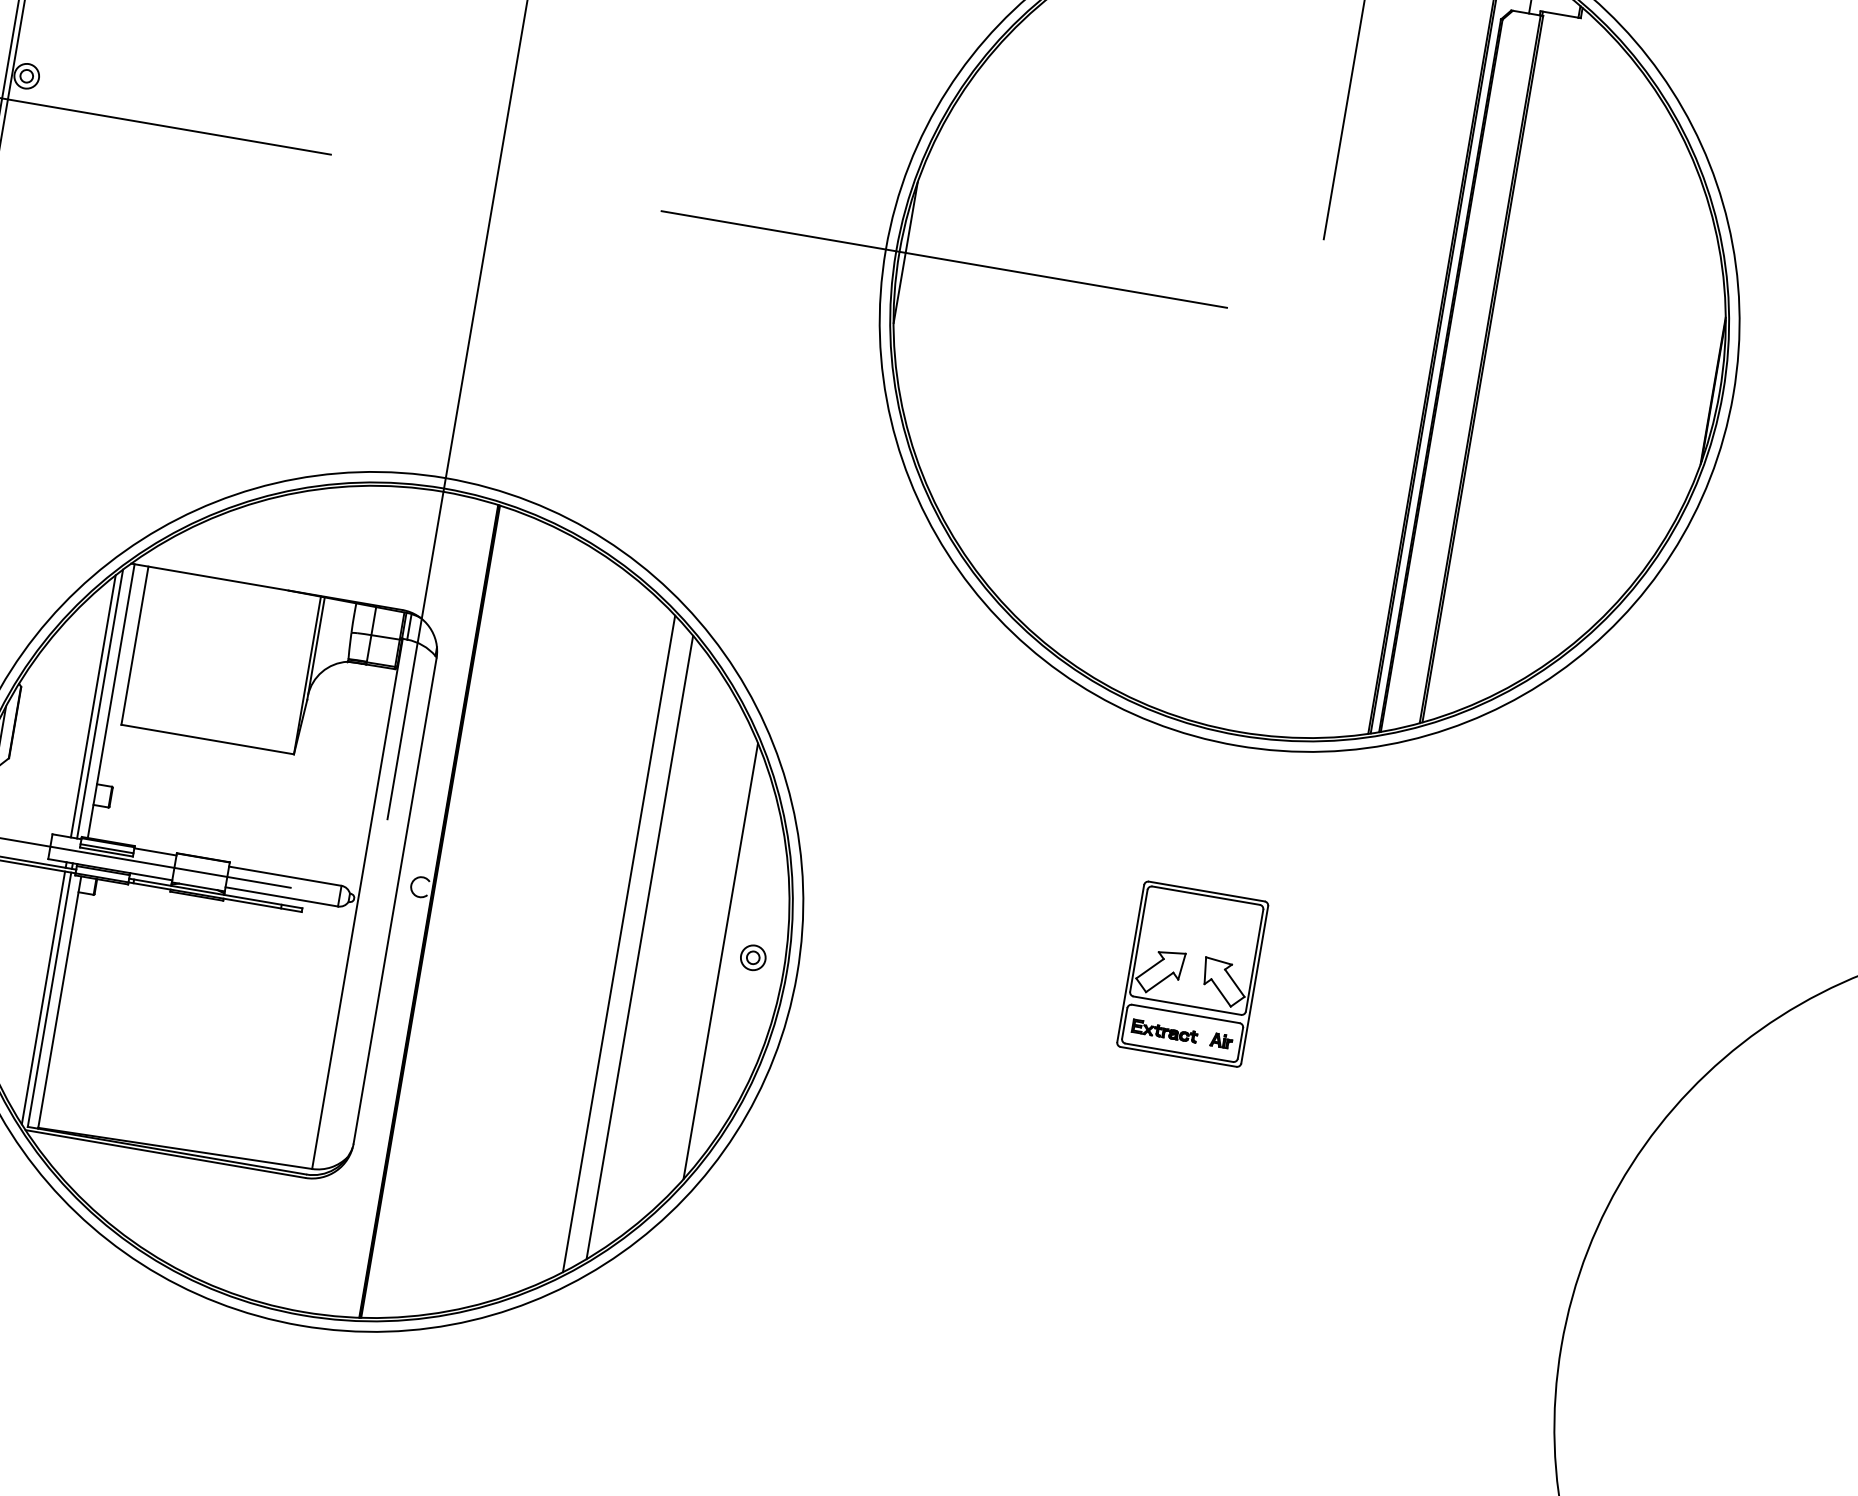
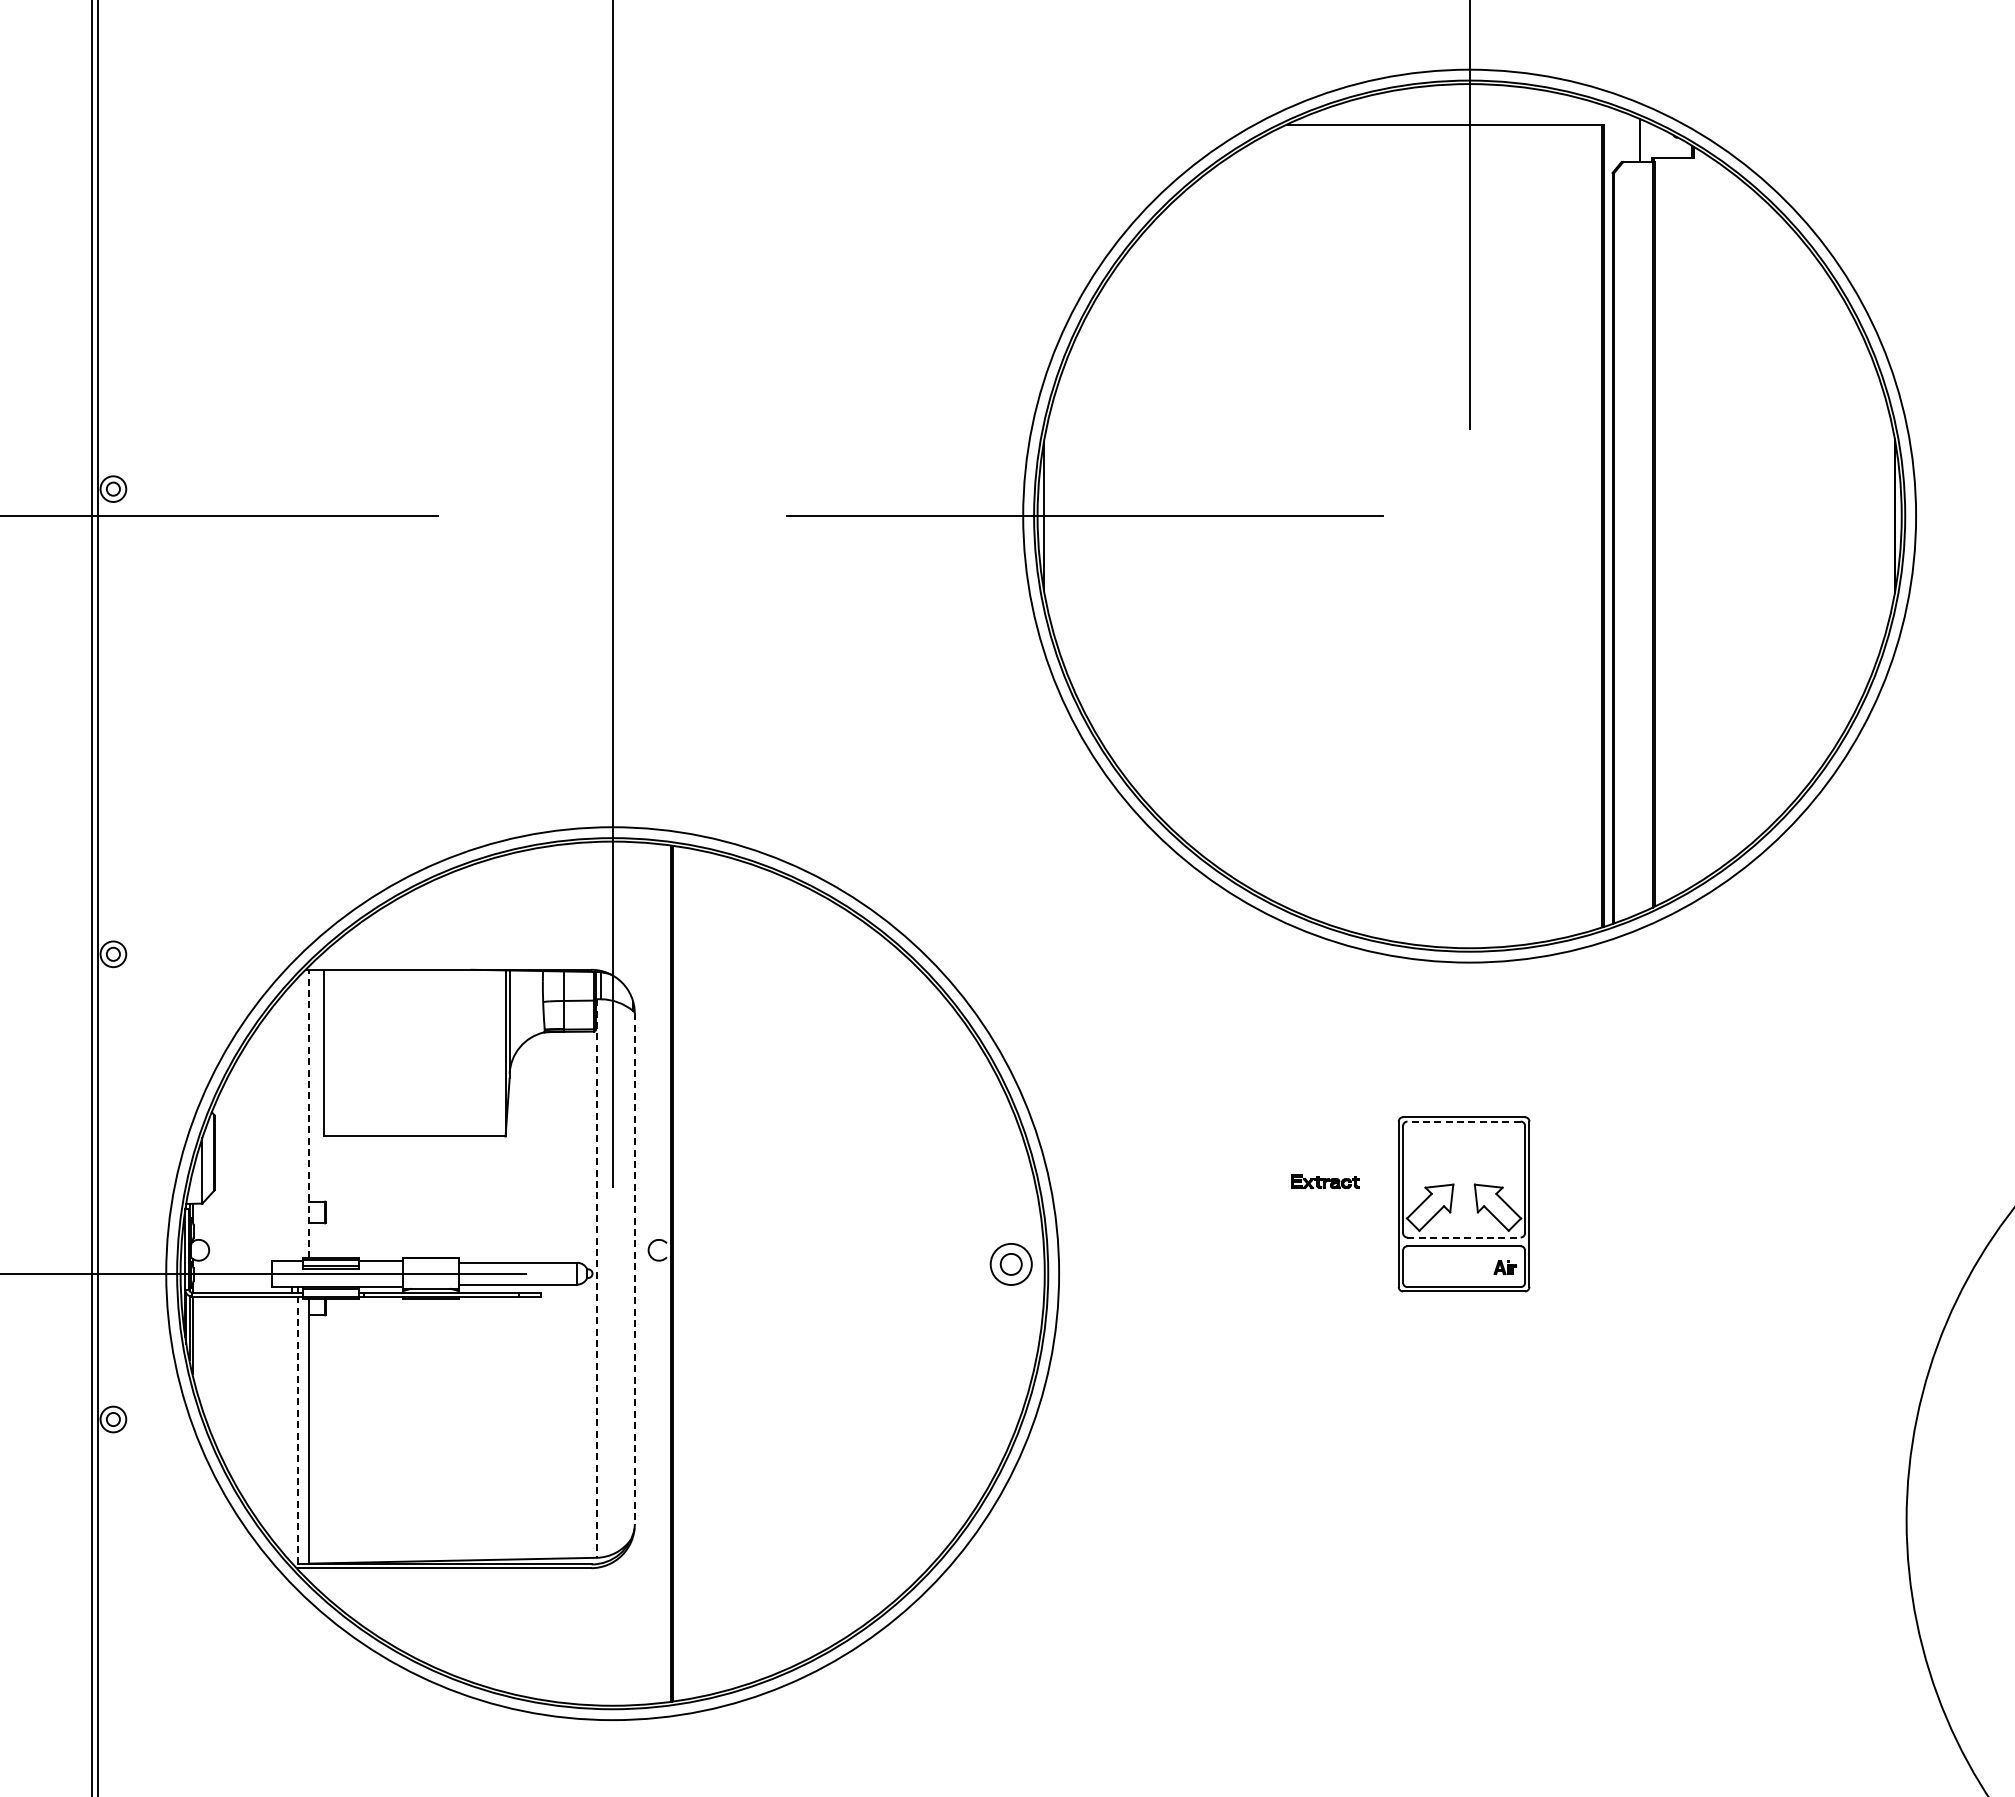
line: (111, 700) -> (309, 1113), solid -> dashed
line: (100, 703) -> (298, 1118), removed
line: (93, 706) -> (291, 1122), removed
line: (1206, 895) -> (1464, 1121), solid -> dashed
line: (394, 900) -> (634, 1268), solid -> dashed
line: (357, 904) -> (596, 1279), solid -> dashed
line: (619, 943) -> (871, 1273), removed
line: (639, 947) -> (893, 1273), removed
part: (753, 957) -> (1011, 1264), size x1.6
line: (720, 961) -> (978, 1273), removed
line: (43, 997) -> (291, 1429), removed
line: (49, 999) -> (298, 1430), solid -> dashed
line: (1187, 1005) -> (1464, 1237), solid -> dashed
part: (1164, 1031) -> (1325, 1181), moved

